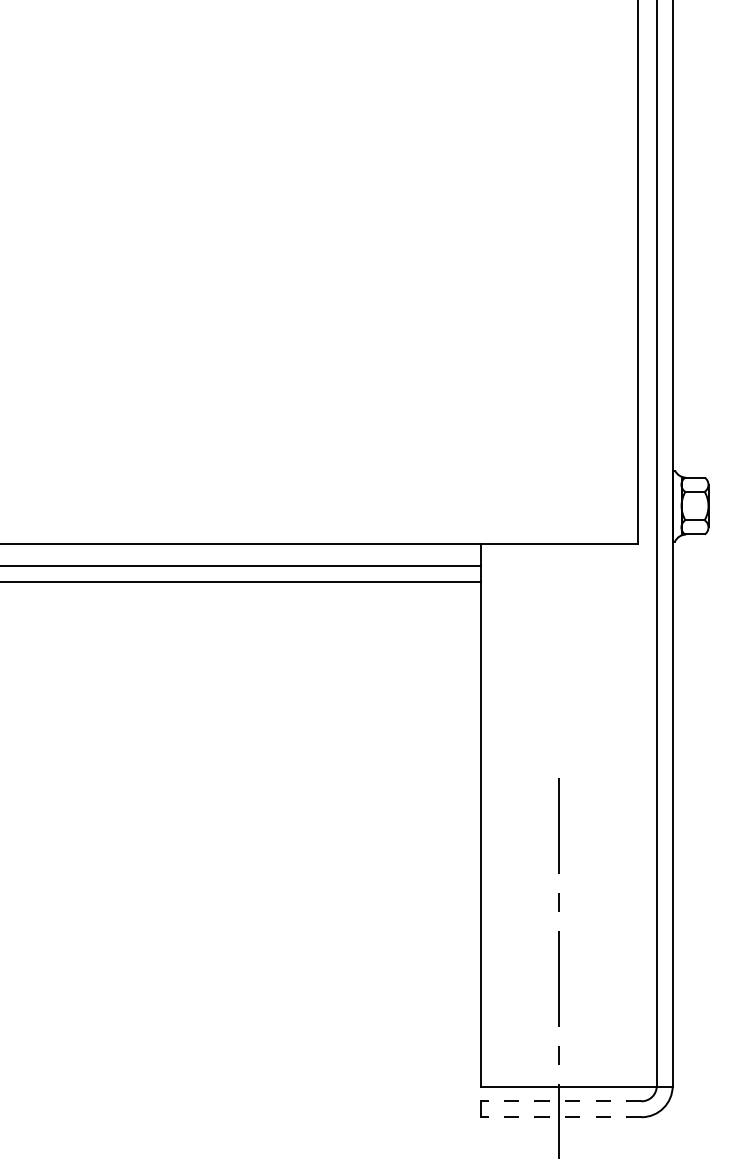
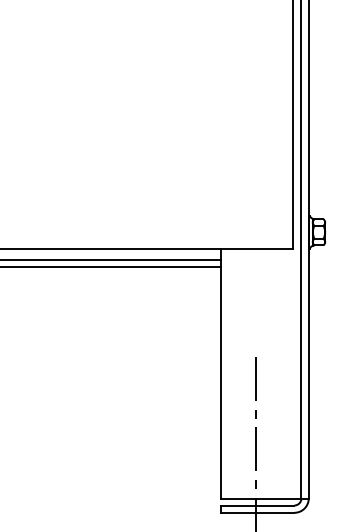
line: (561, 1101) -> (257, 505), dashed -> solid
line: (561, 1116) -> (257, 512), dashed -> solid

